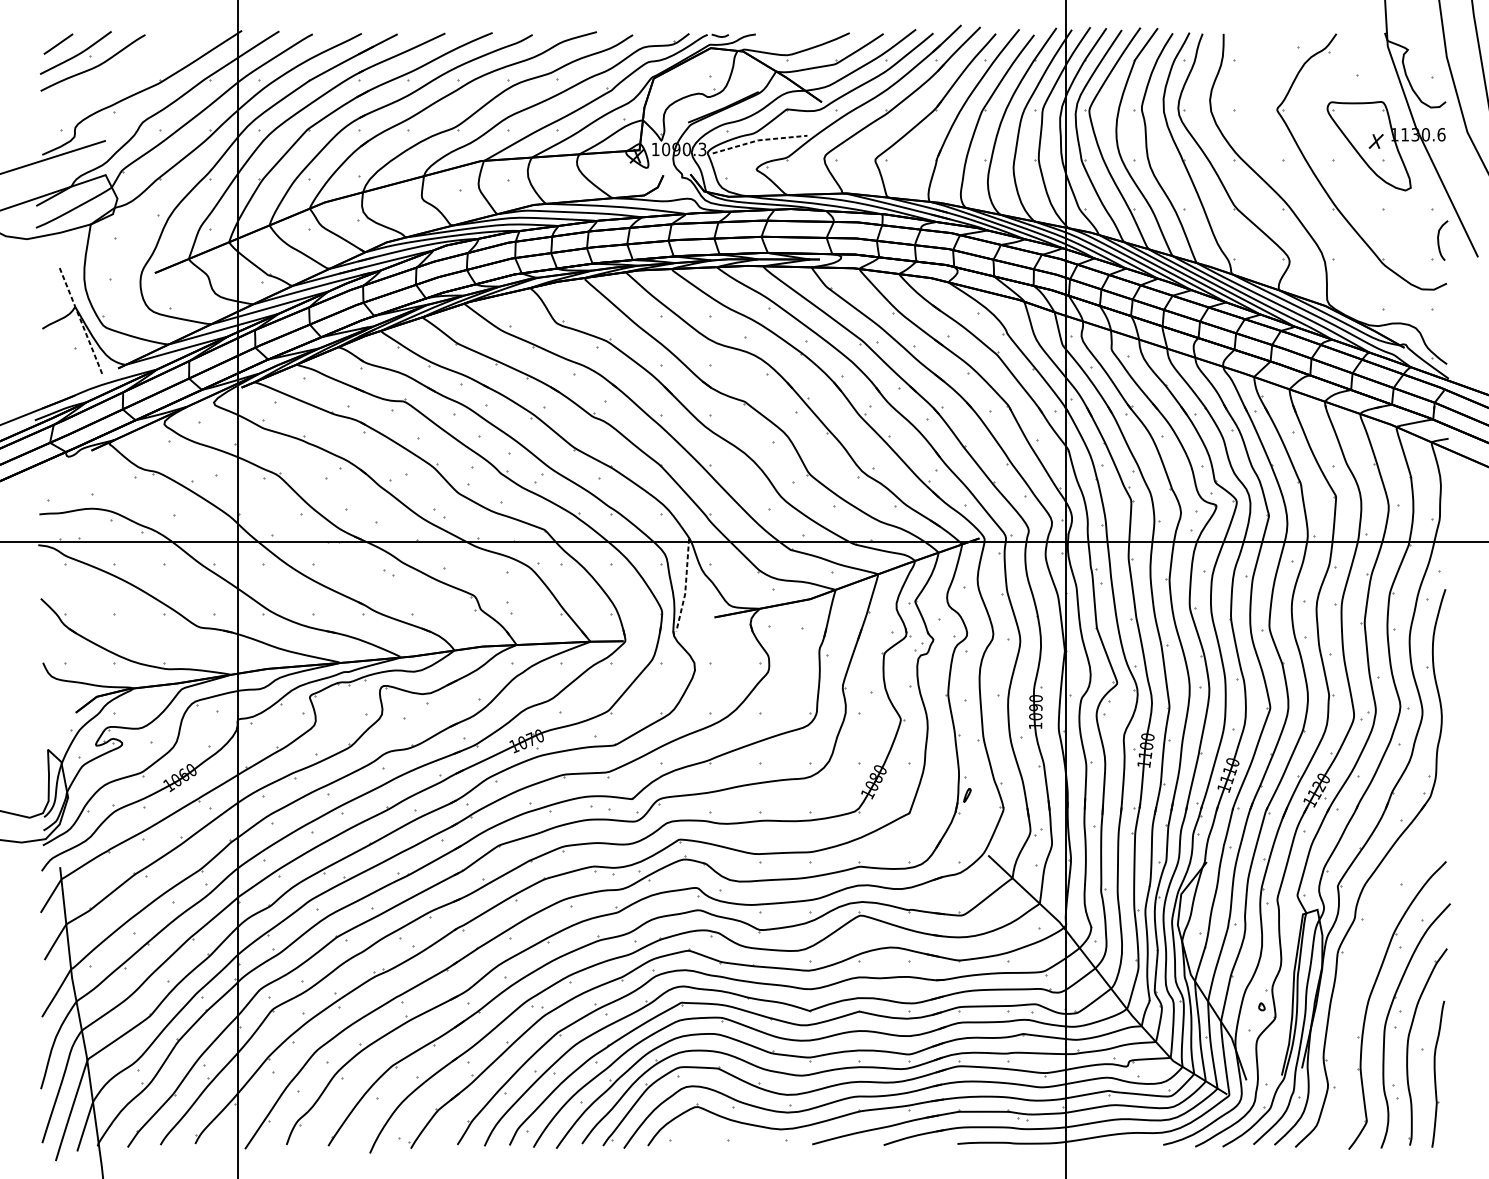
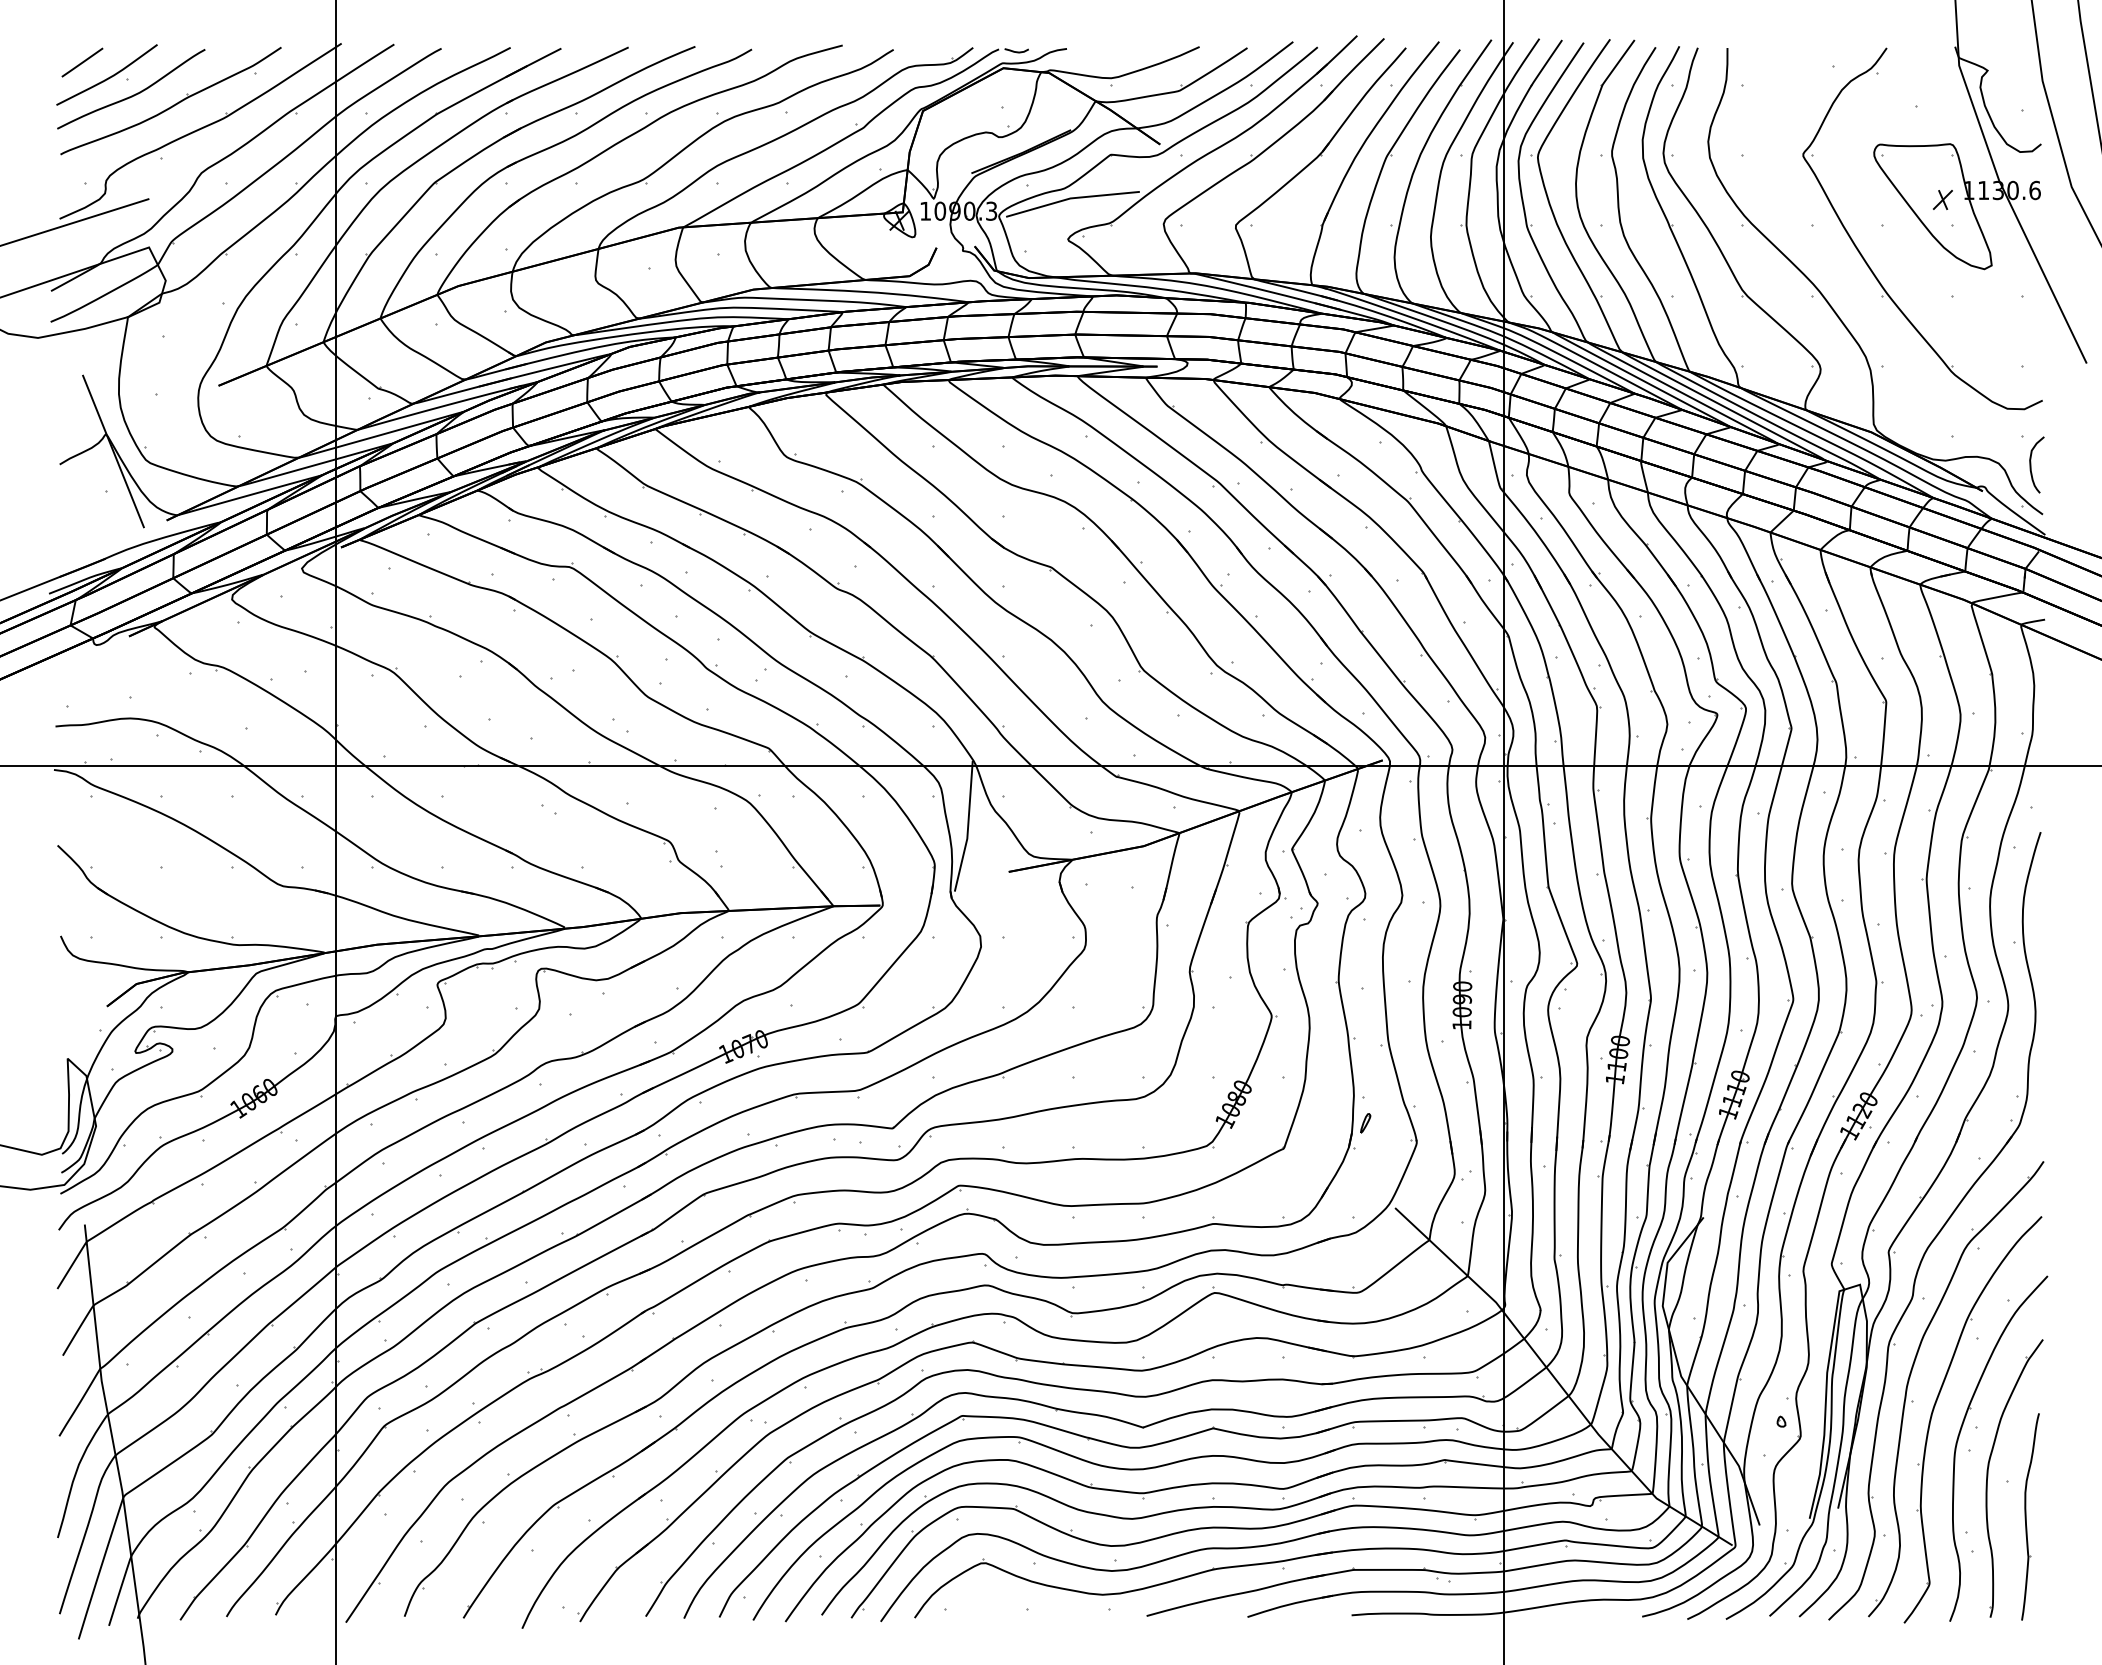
part: (120, 71) -> (170, 100), added
line: (759, 140) -> (1071, 198), dashed -> solid
curve: (1438, 240) -> (2031, 464), moved
line: (80, 319) -> (113, 451), dashed -> solid
line: (686, 585) -> (968, 827), dashed -> solid
part: (1355, 992) -> (1913, 1401), added

